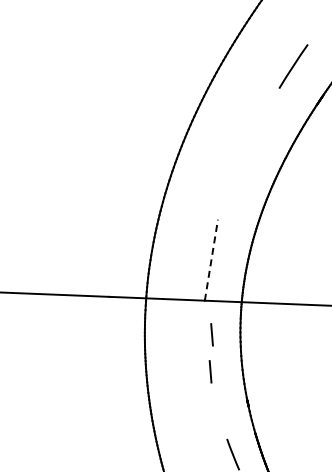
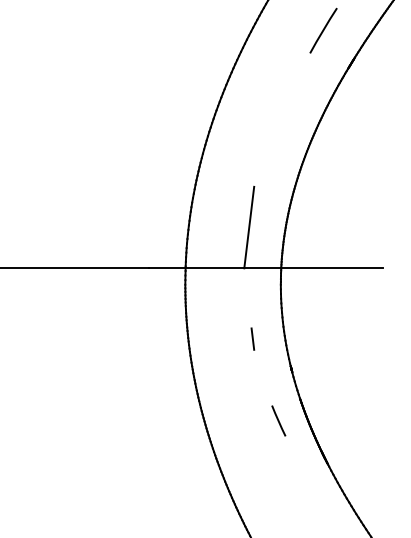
line: (211, 260) -> (249, 227), dashed -> solid
line: (211, 334) -> (252, 301), removed

